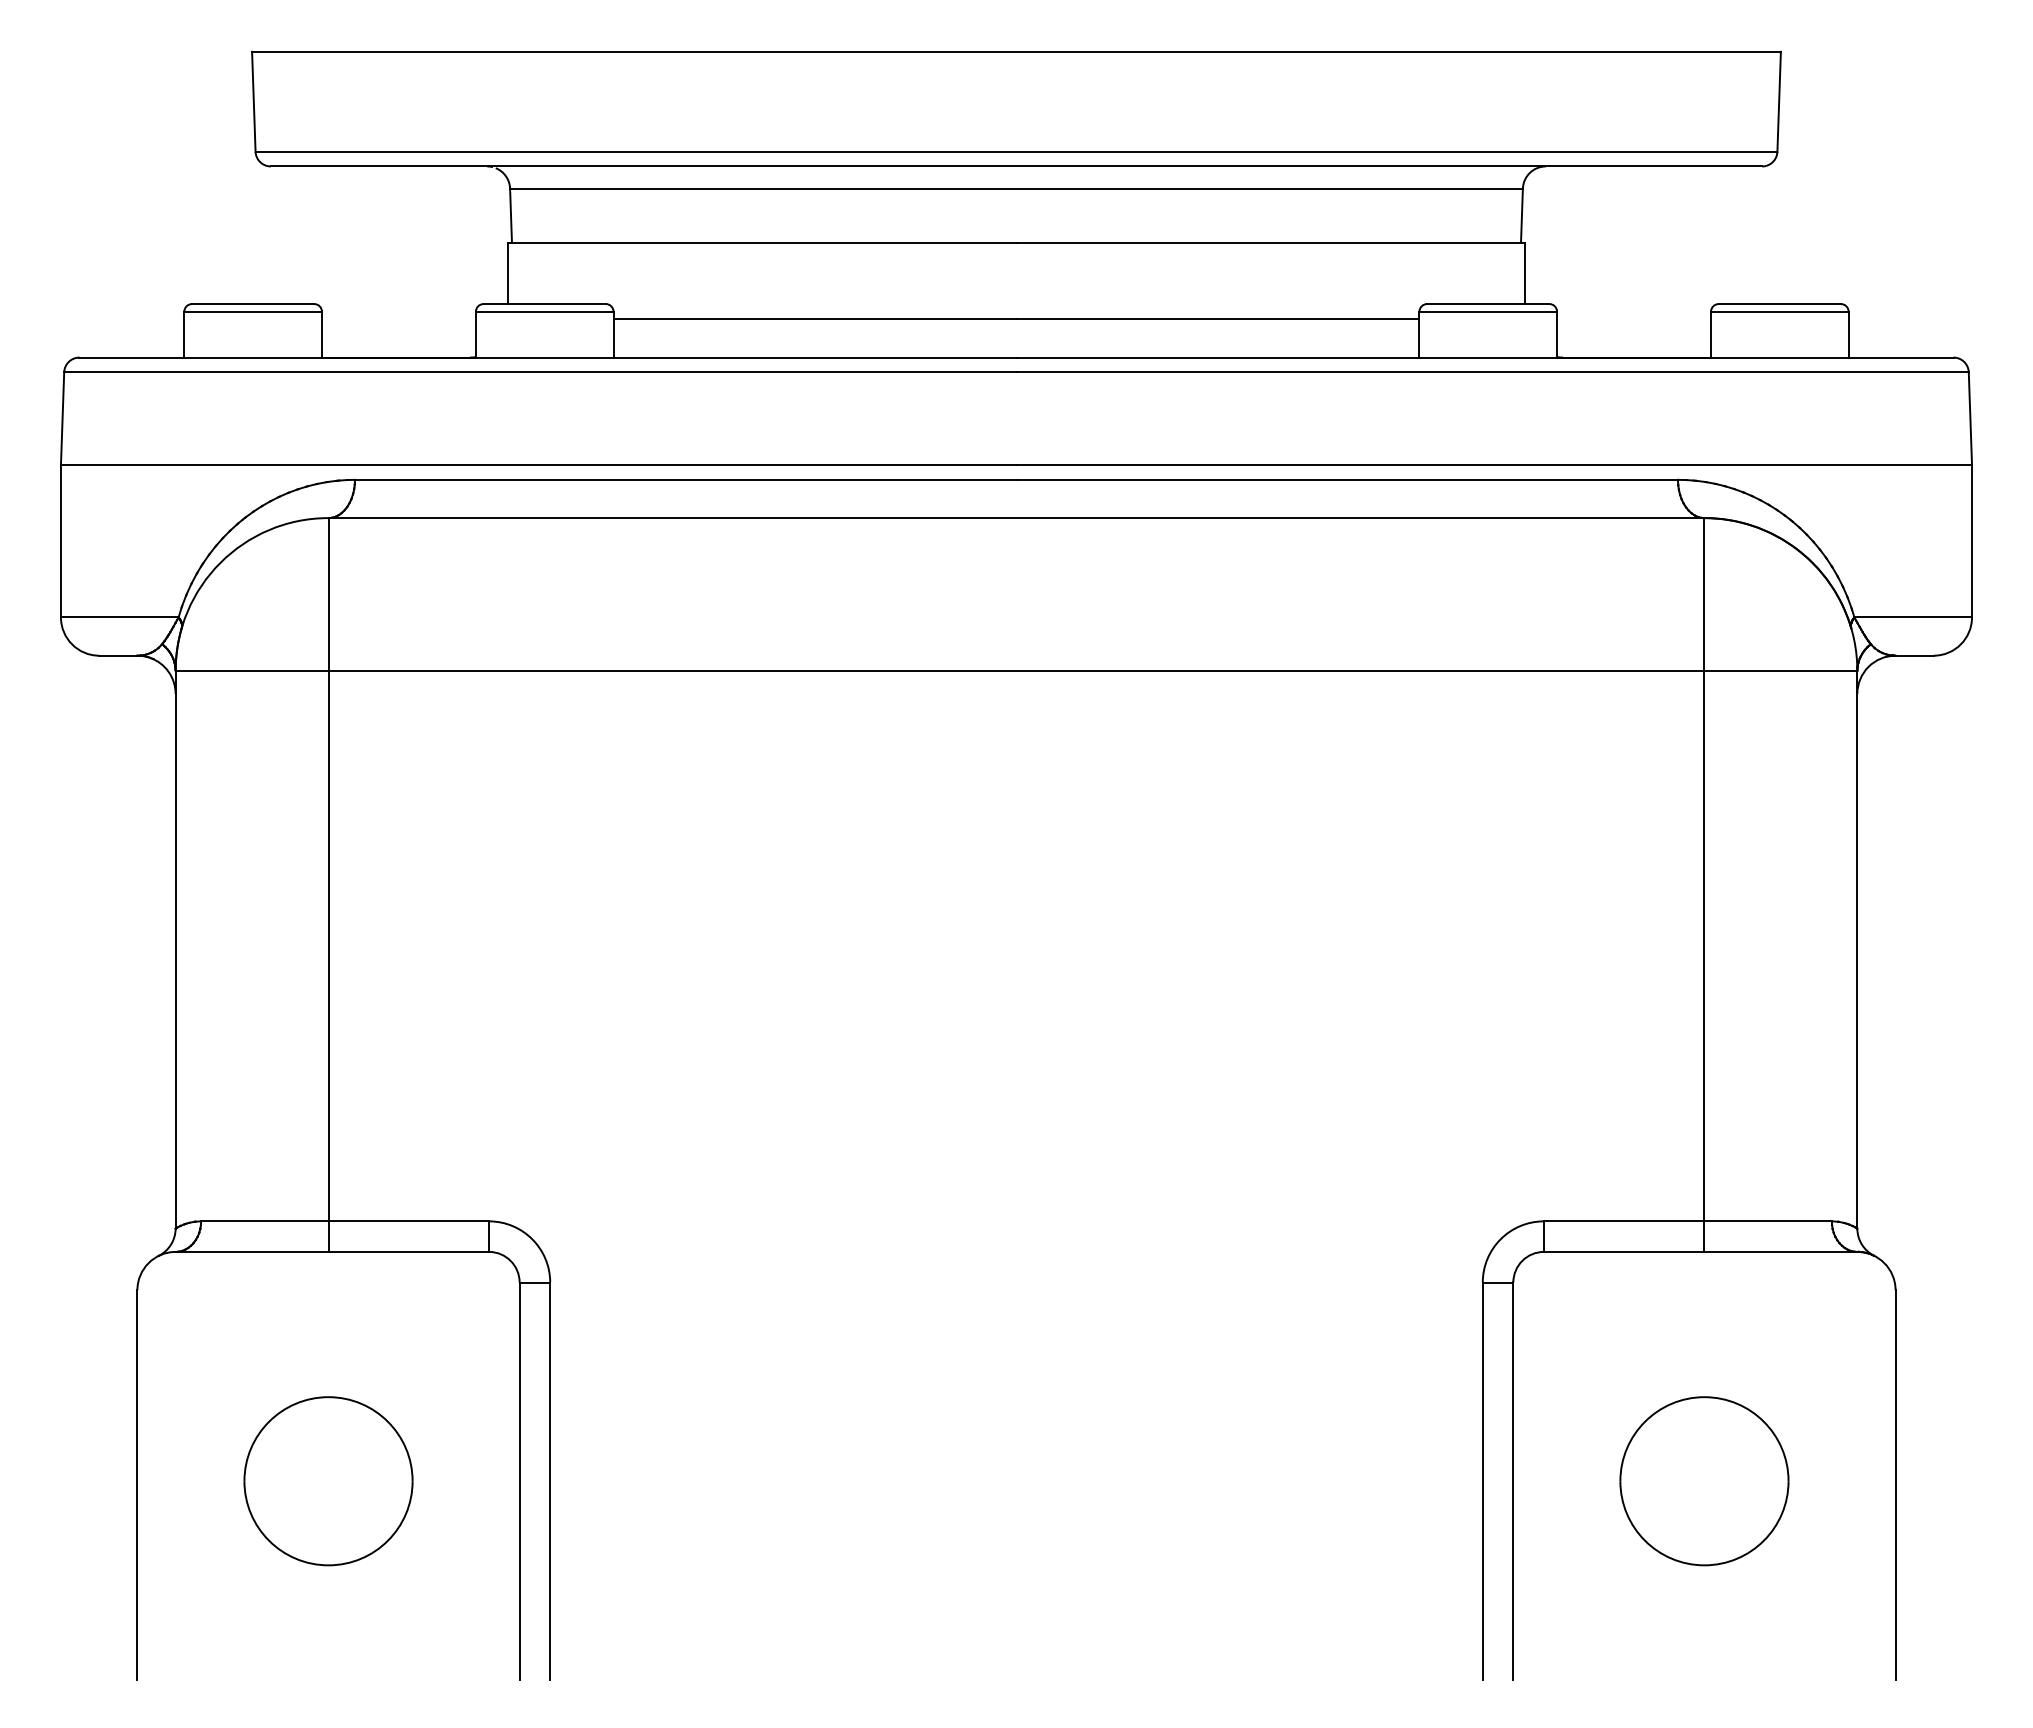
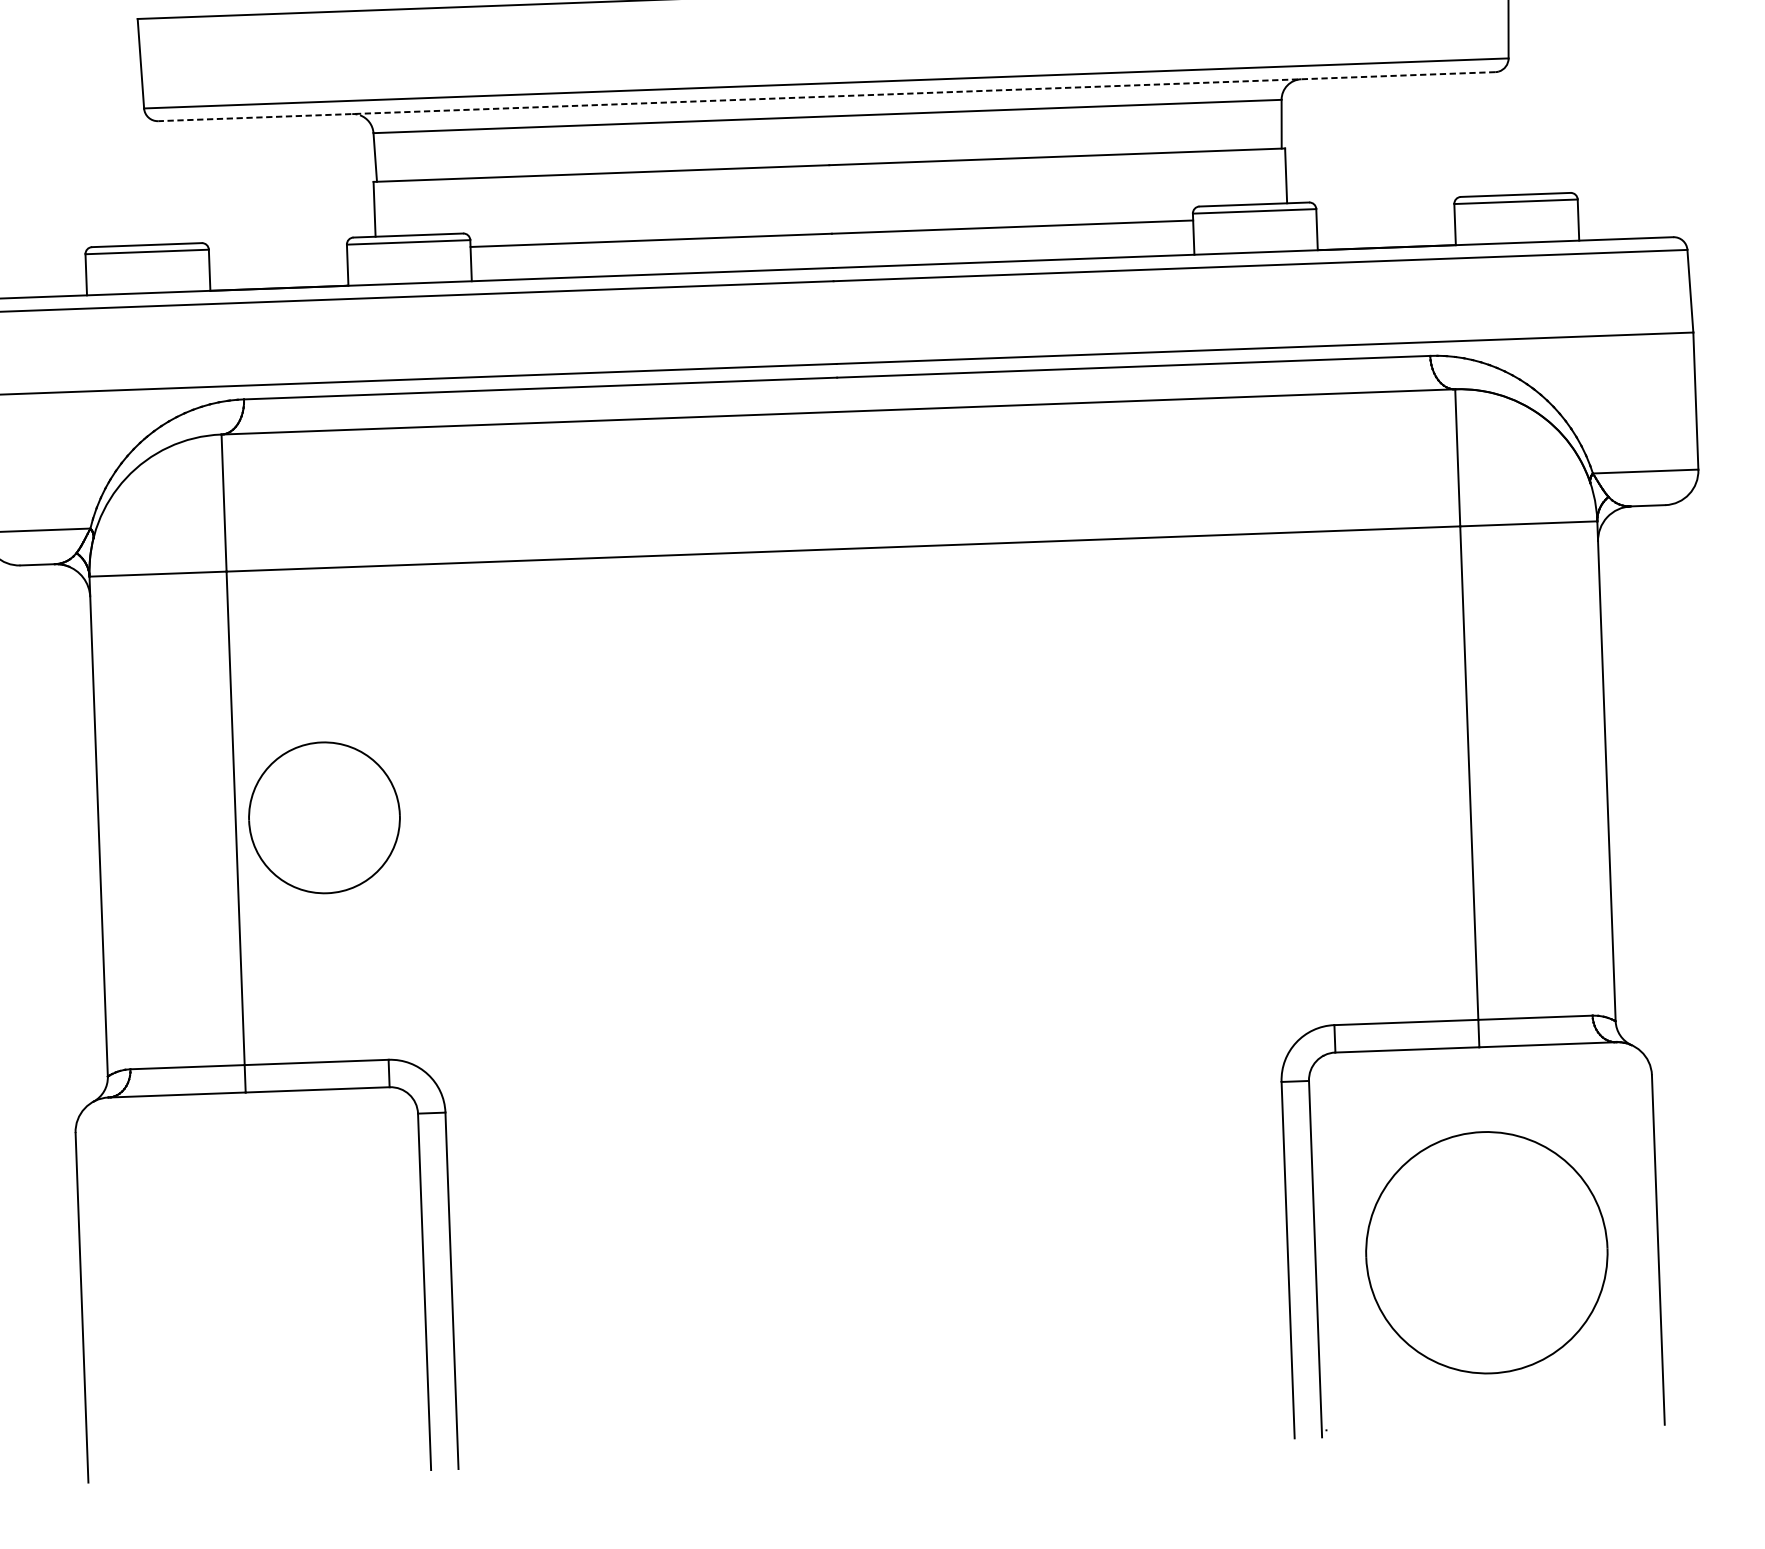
line: (1016, 166) -> (826, 96), solid -> dashed
part: (328, 1481) -> (324, 818), moved
part: (1704, 1481) -> (1486, 1253), size x1.6

